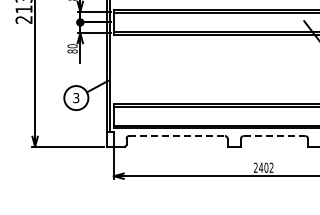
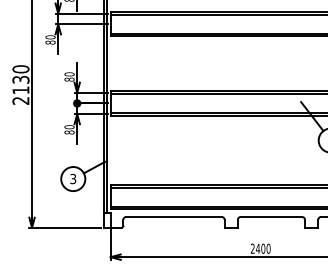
line: (177, 136) -> (174, 217), dashed -> solid
line: (274, 136) -> (271, 217), dashed -> solid
text: (271, 167) -> (268, 248), 2402 -> 2400

